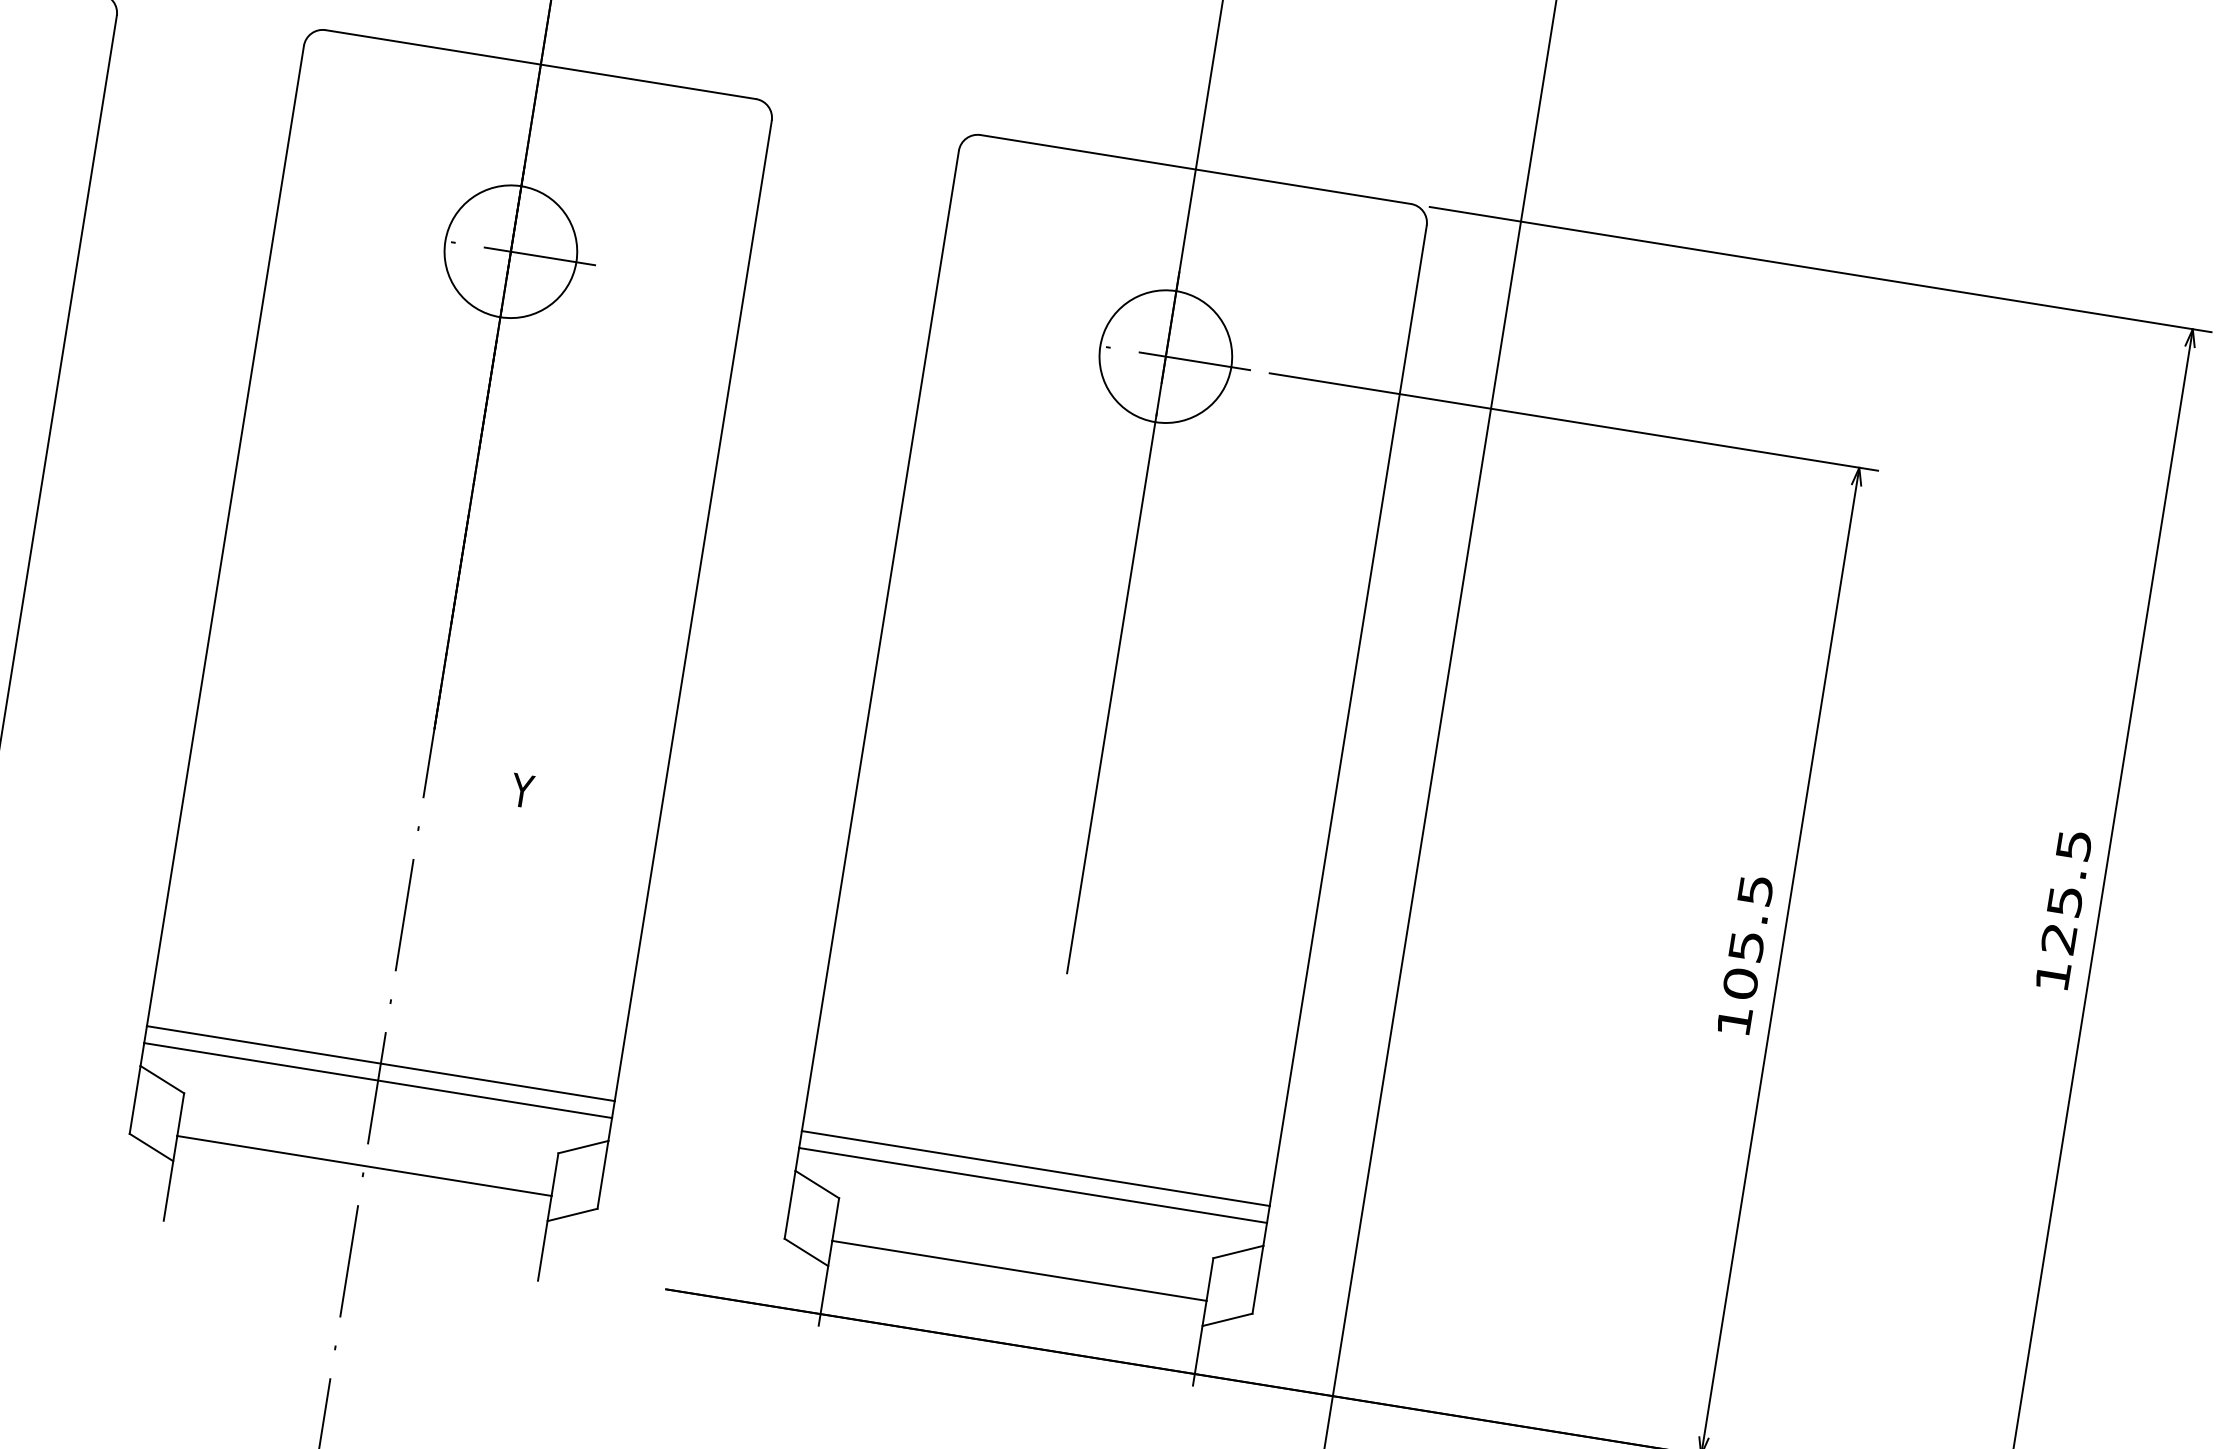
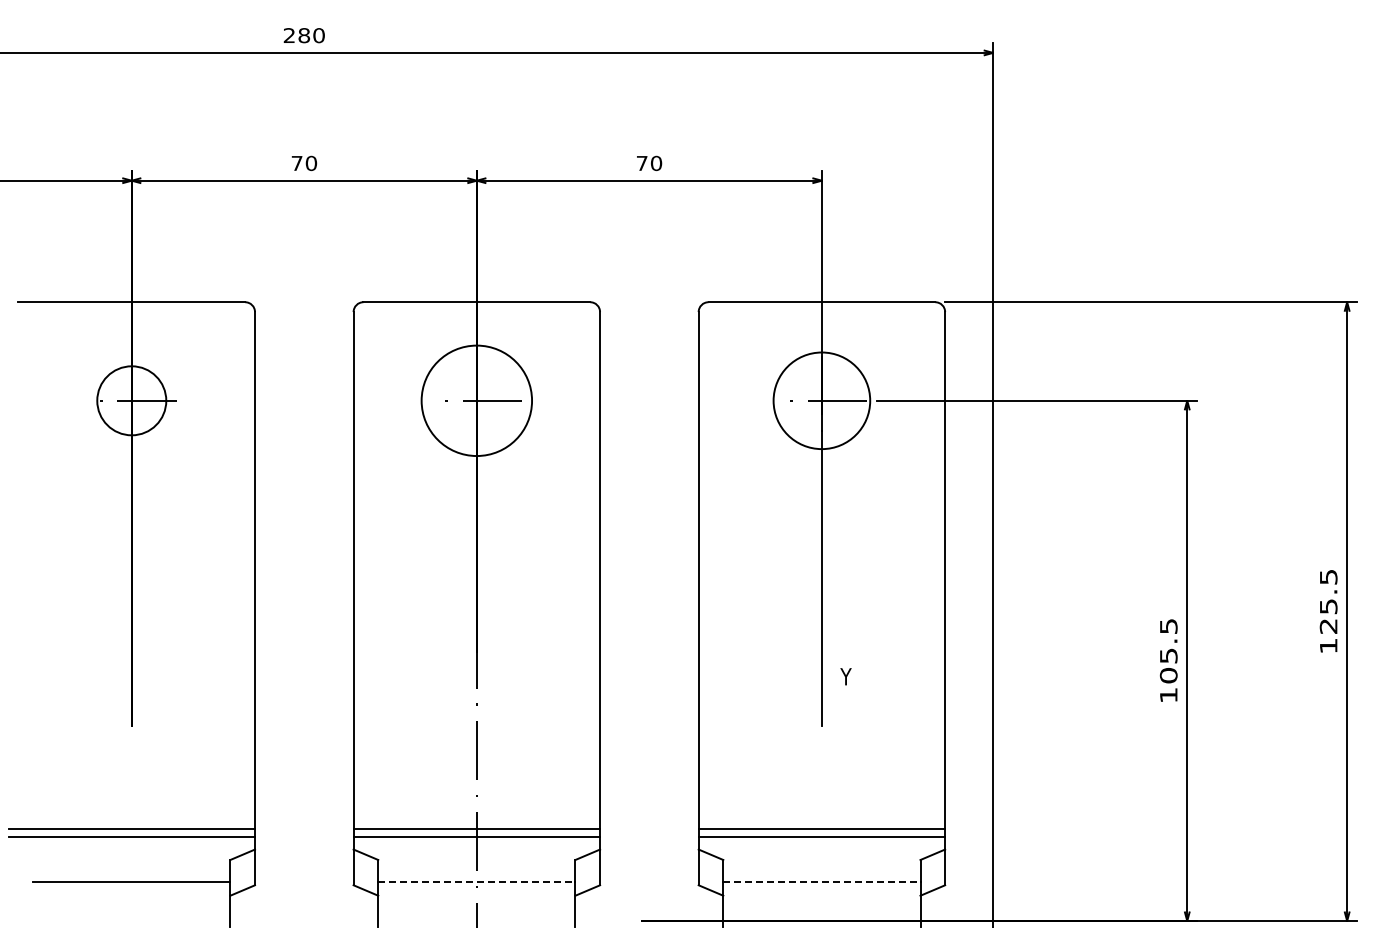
circle: (510, 251) -> (476, 400), size x1.6
circle: (1165, 355) -> (821, 400), size x1.4
text: (521, 790) -> (845, 676), moved
line: (363, 1165) -> (476, 882), solid -> dashed
line: (1018, 1270) -> (821, 882), solid -> dashed

